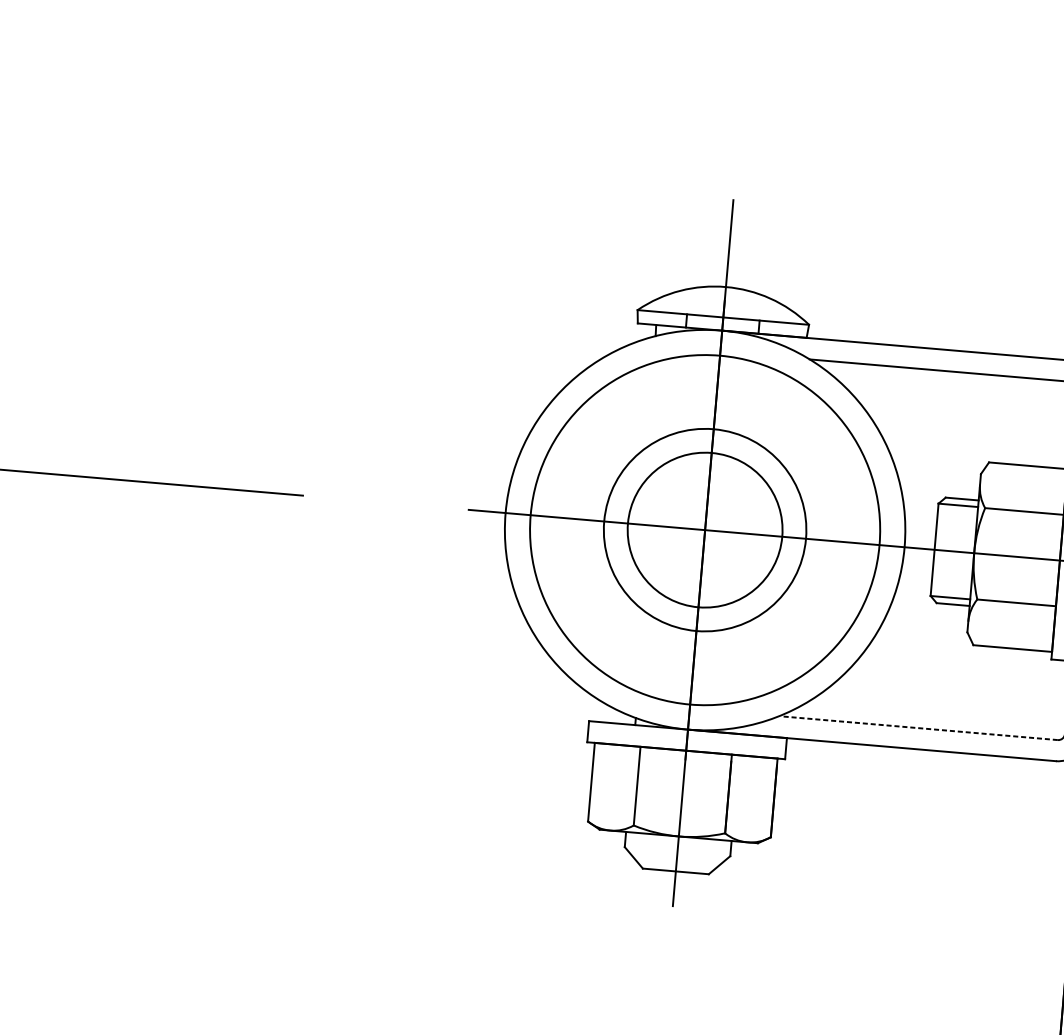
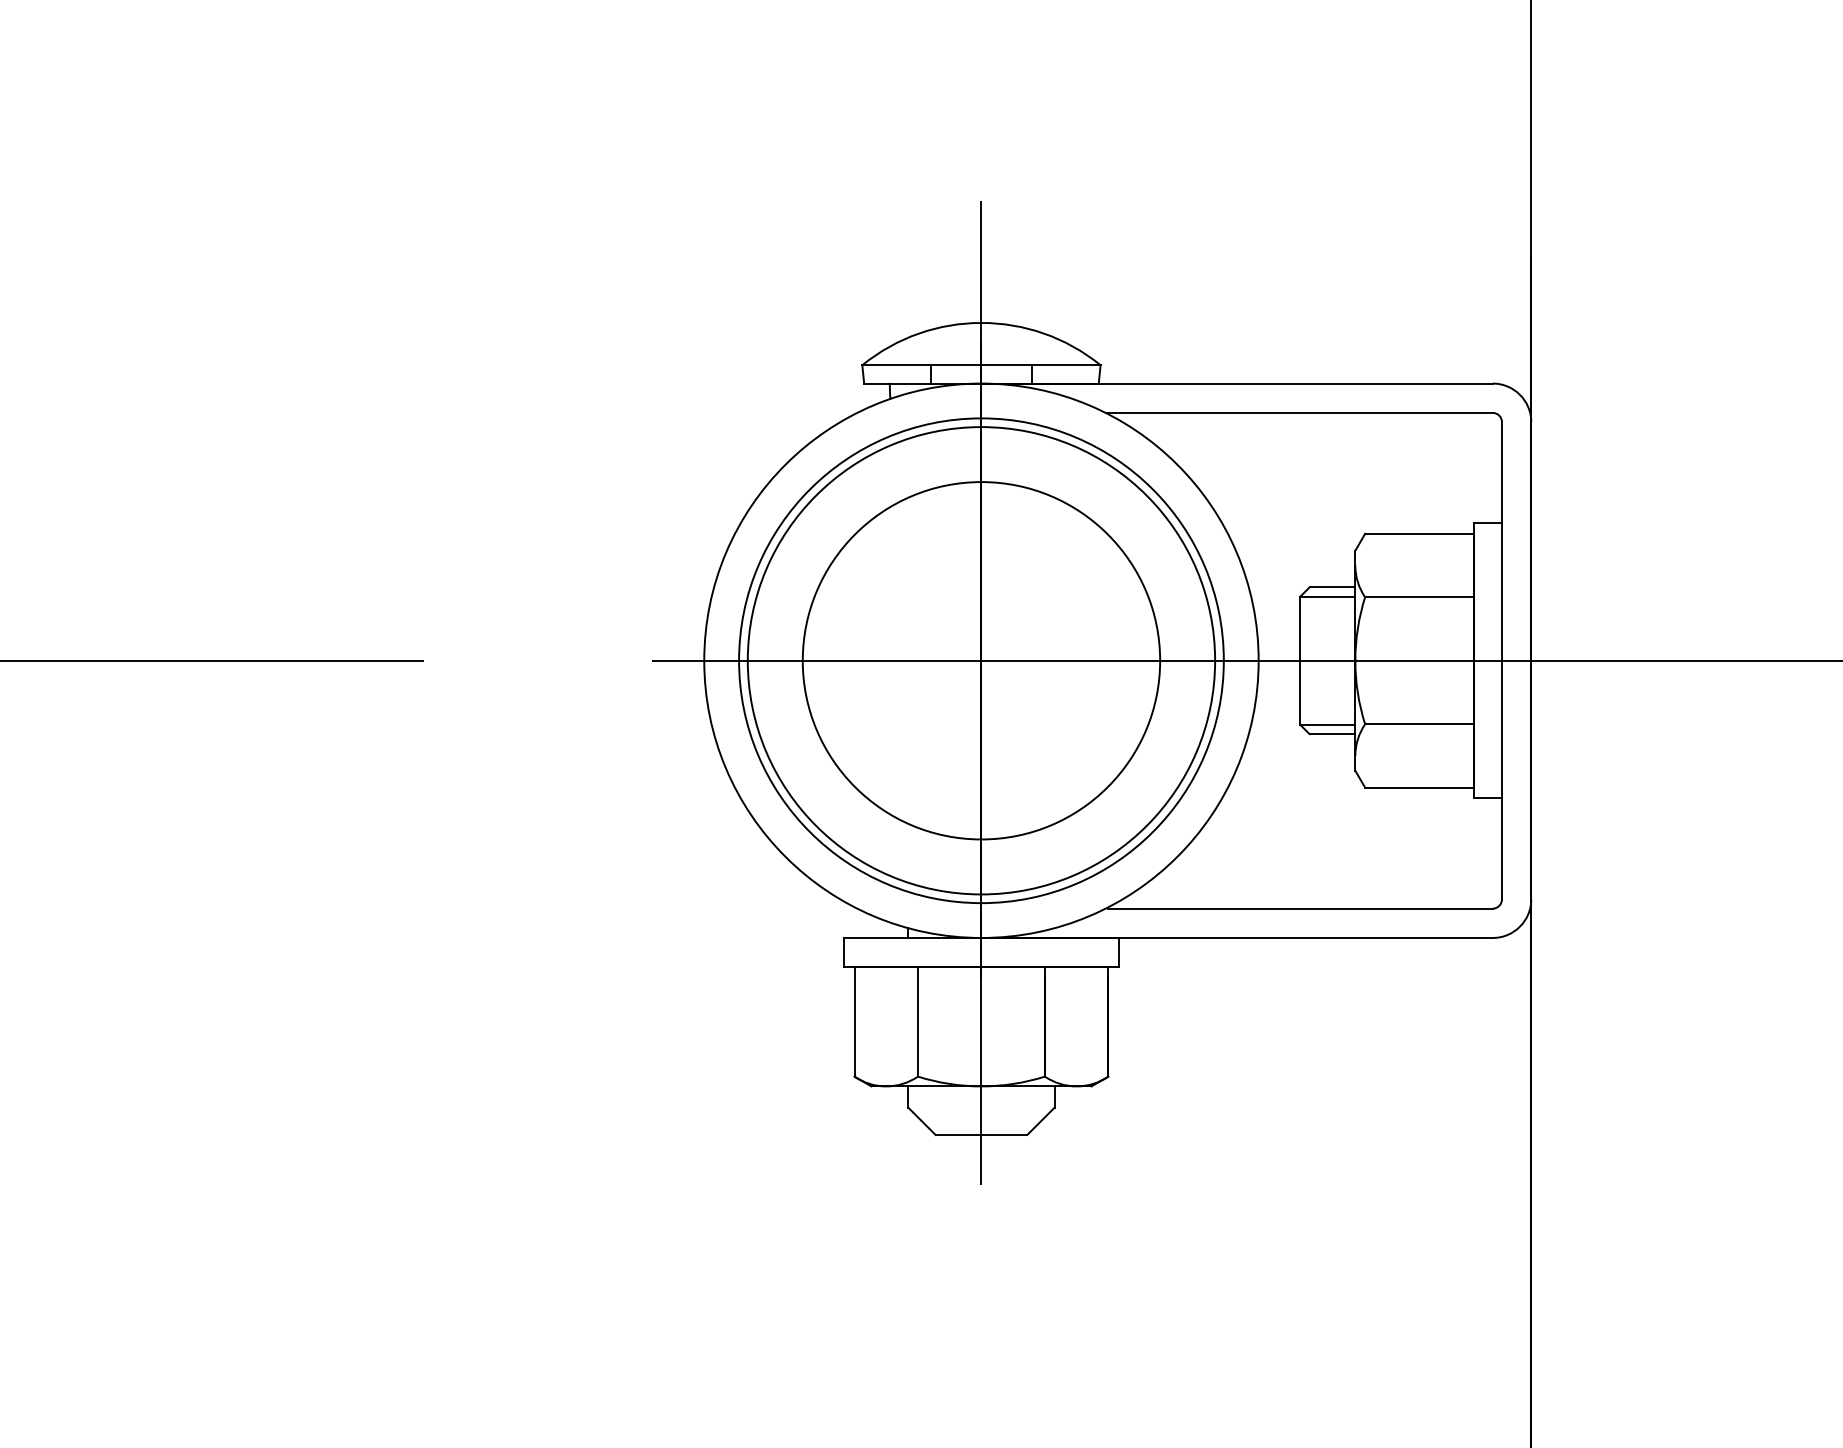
circle: (705, 529) -> (981, 660), size x1.67
circle: (705, 529) -> (981, 660), size x1.67
line: (918, 728) -> (1299, 908), dashed -> solid

